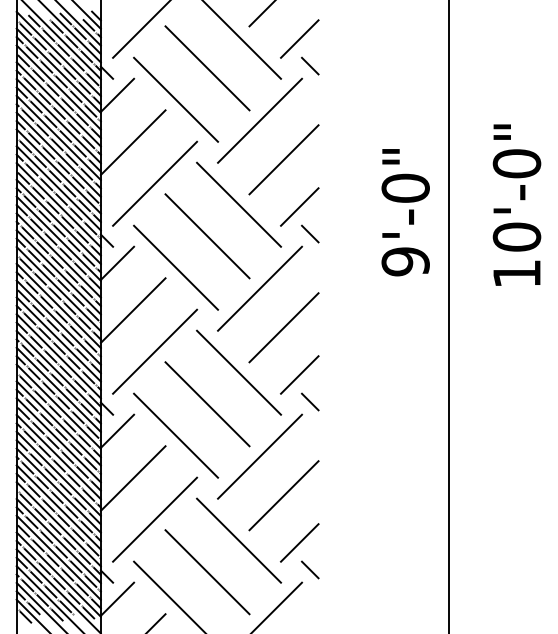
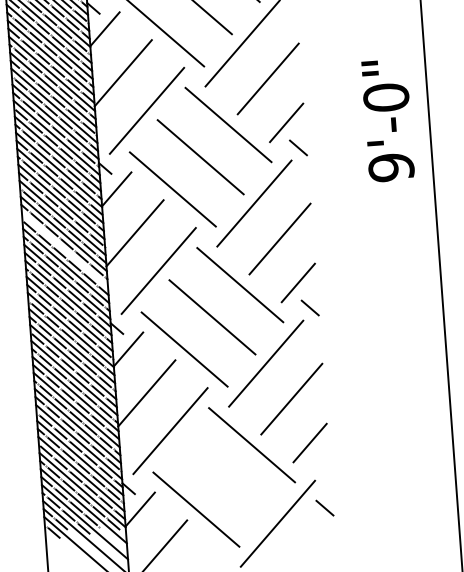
line: (58, 322) -> (64, 249), removed
line: (309, 569) -> (324, 507), moved
line: (207, 572) -> (224, 477), removed

